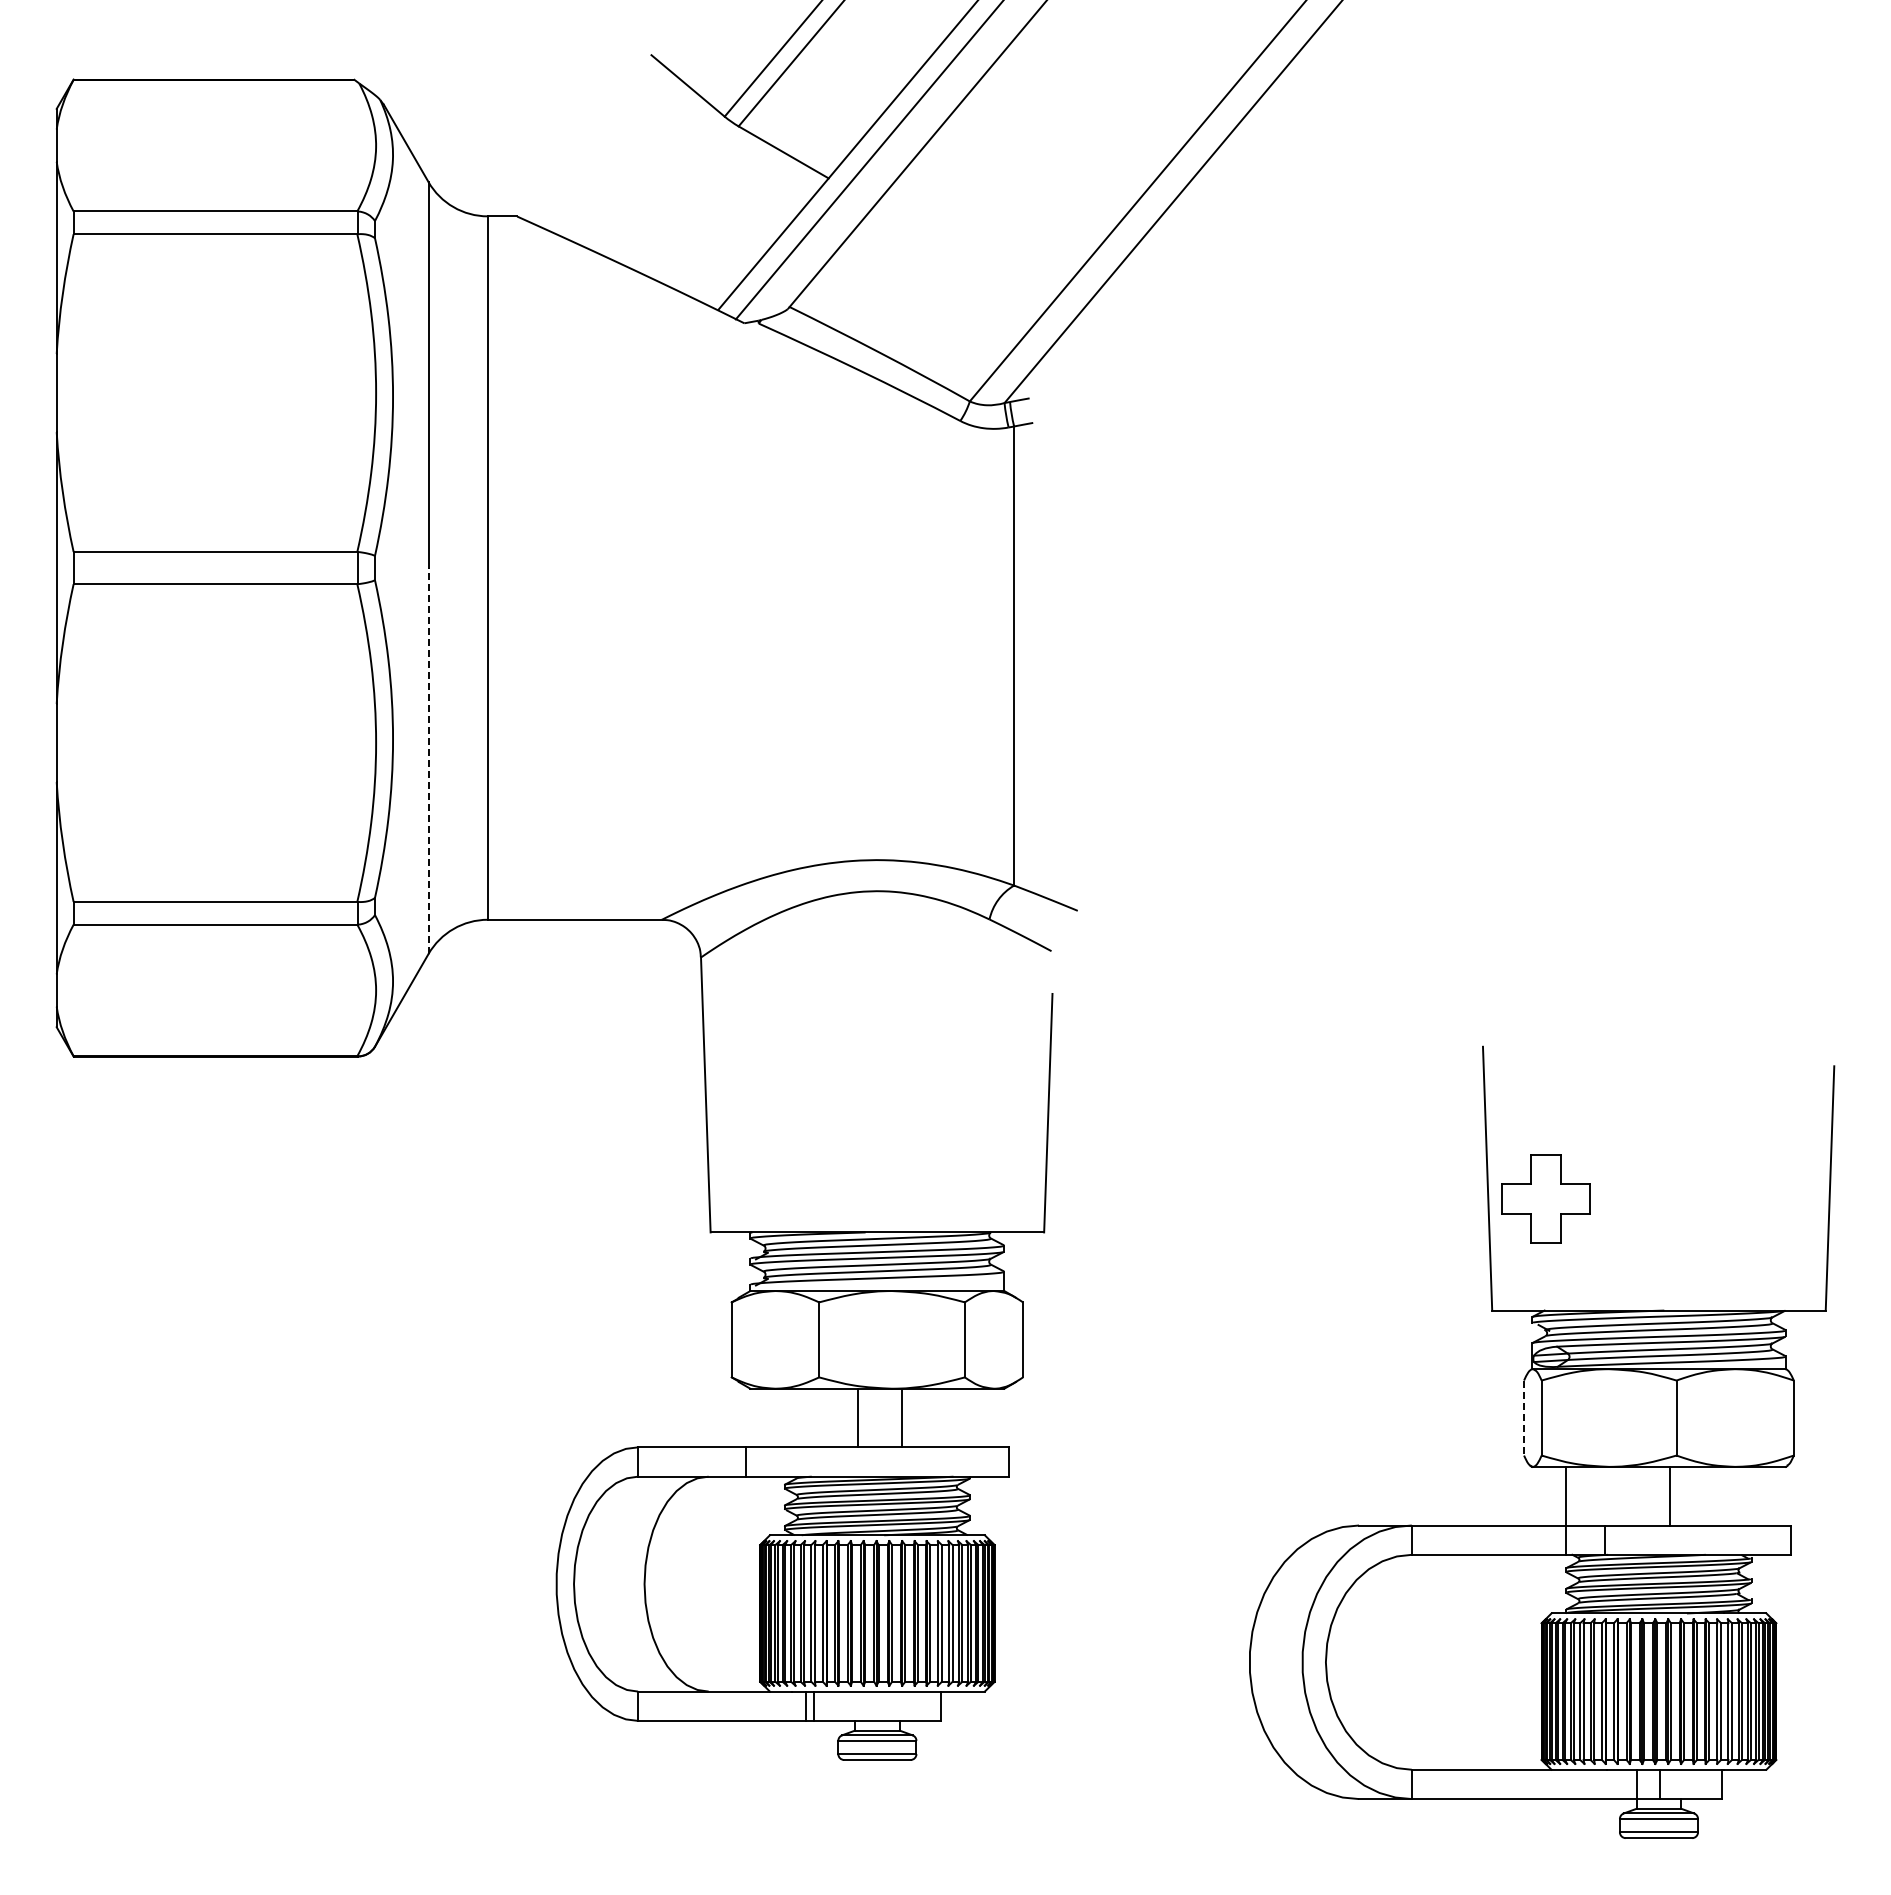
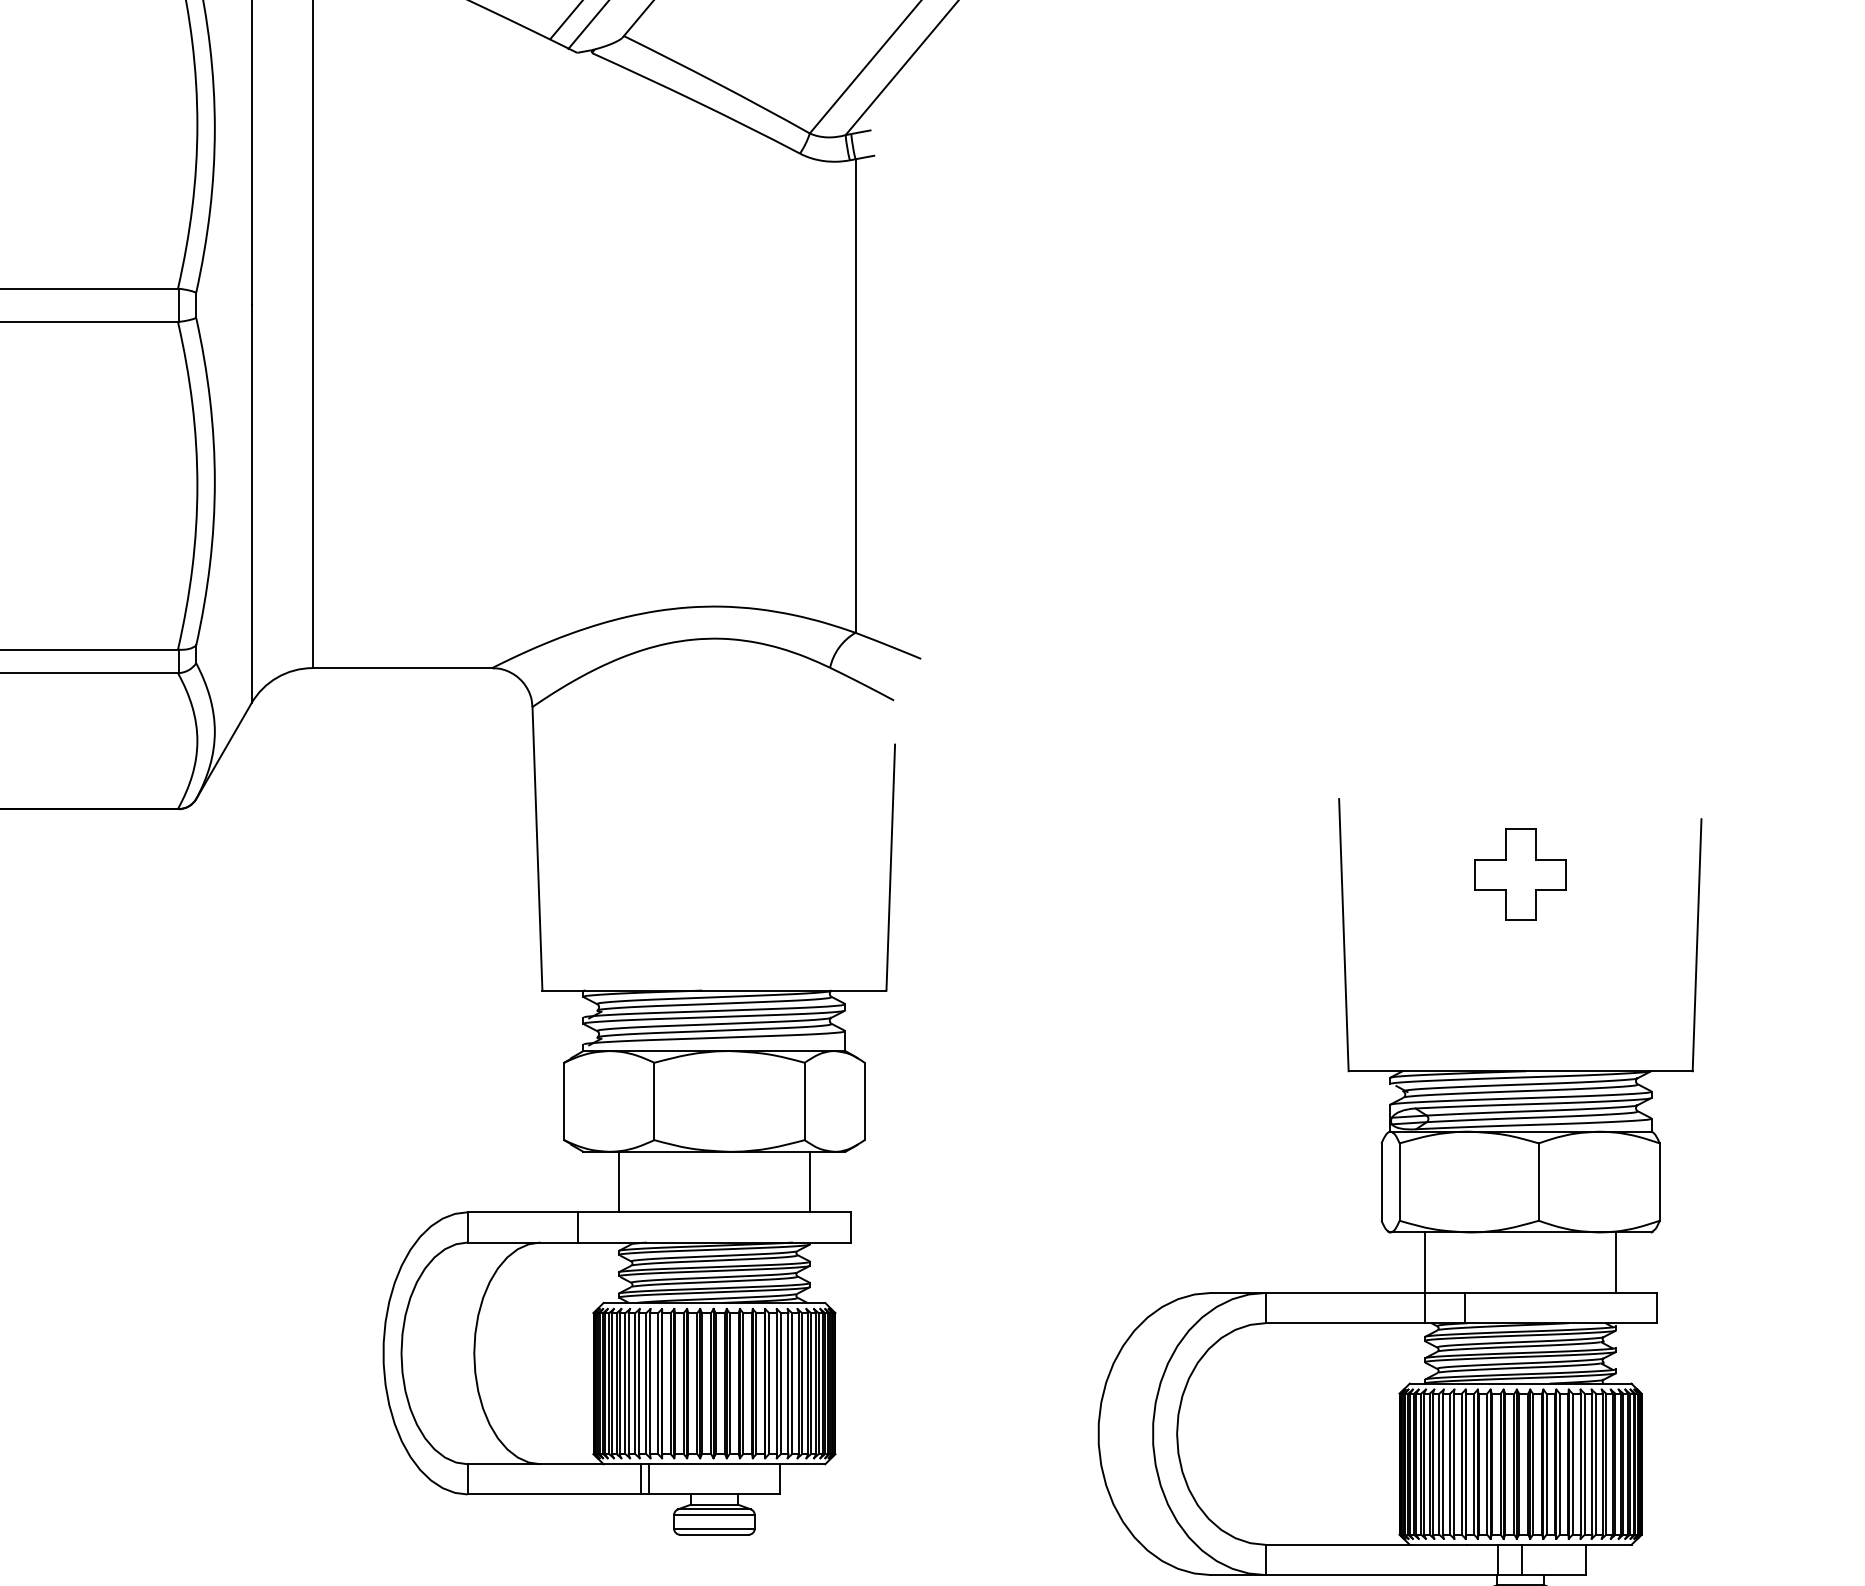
line: (428, 761) -> (251, 504), dashed -> solid
part: (1545, 1198) -> (1520, 874), moved
line: (857, 1417) -> (618, 1181), moved
line: (902, 1417) -> (810, 1181), moved
line: (1524, 1418) -> (1381, 1182), dashed -> solid
line: (1669, 1495) -> (1616, 1261), moved

